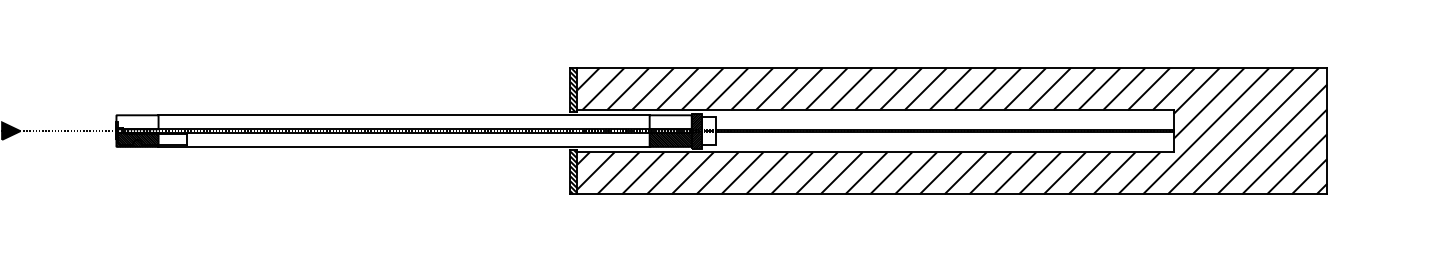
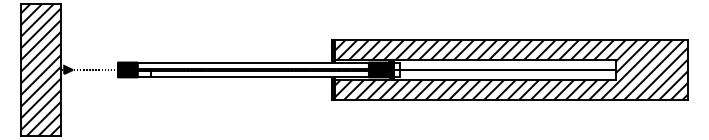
hatch: (136, 121) -> (127, 65), added
hatch: (670, 121) -> (378, 65), added

